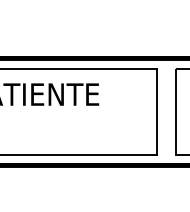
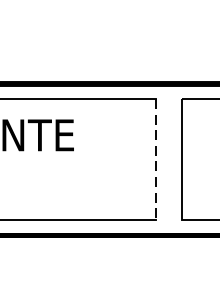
line: (156, 111) -> (155, 159), solid -> dashed

